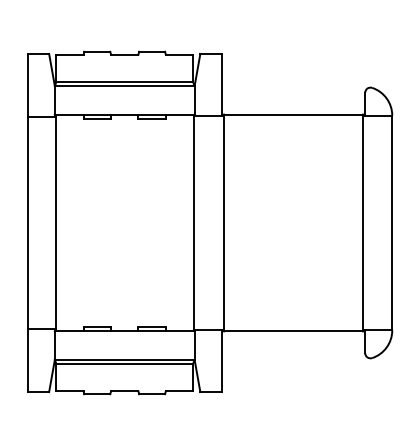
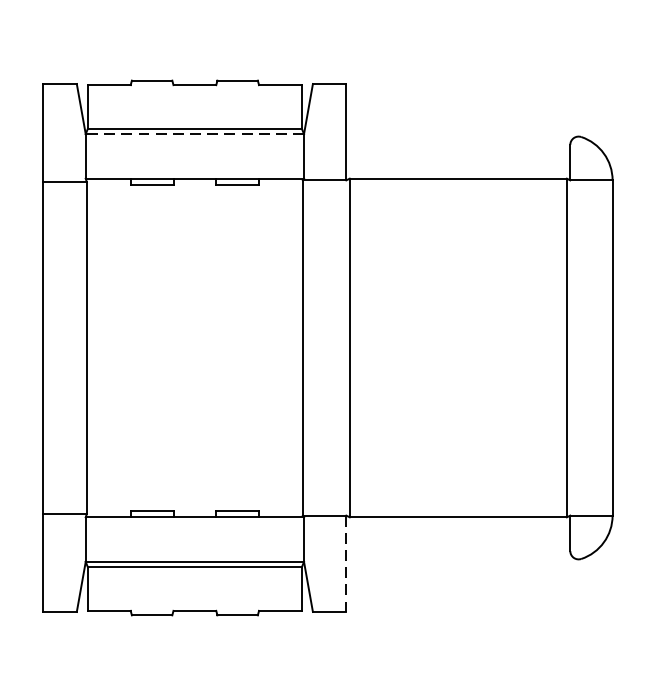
line: (124, 86) -> (194, 134), solid -> dashed
line: (221, 361) -> (345, 564), solid -> dashed

